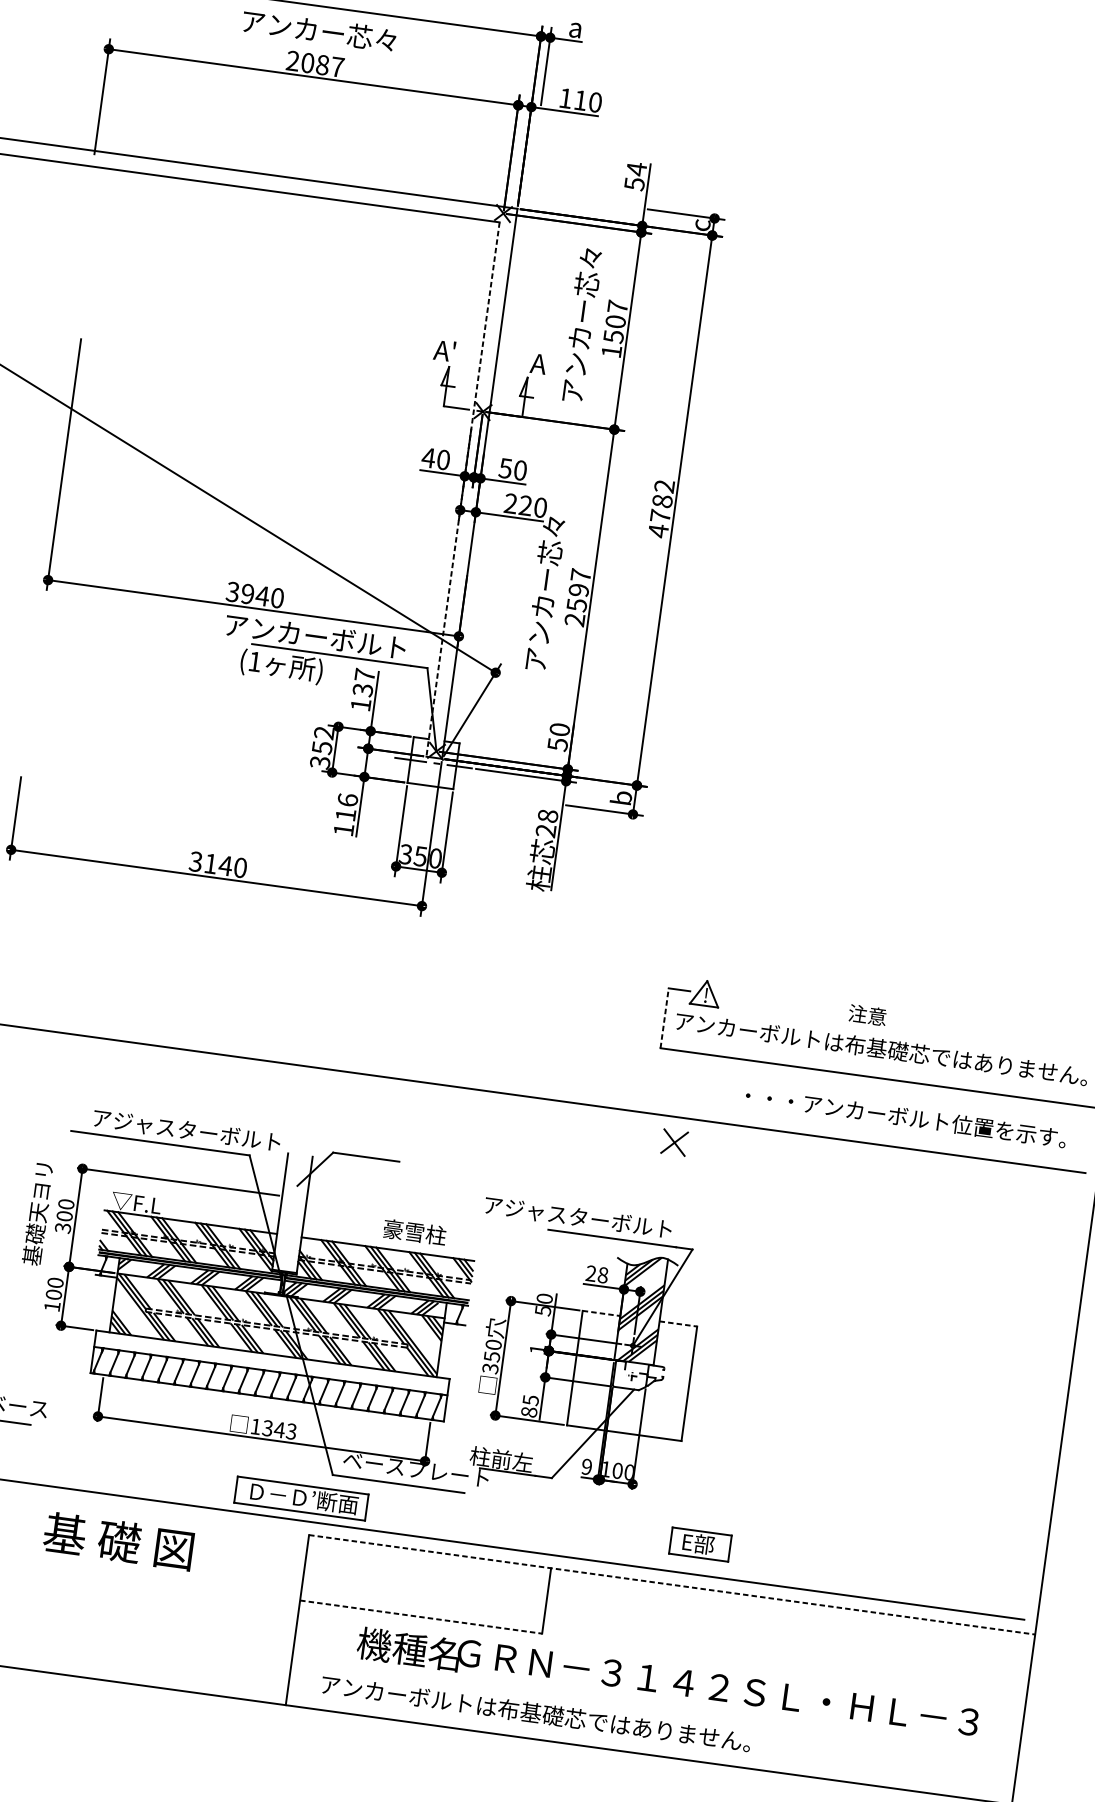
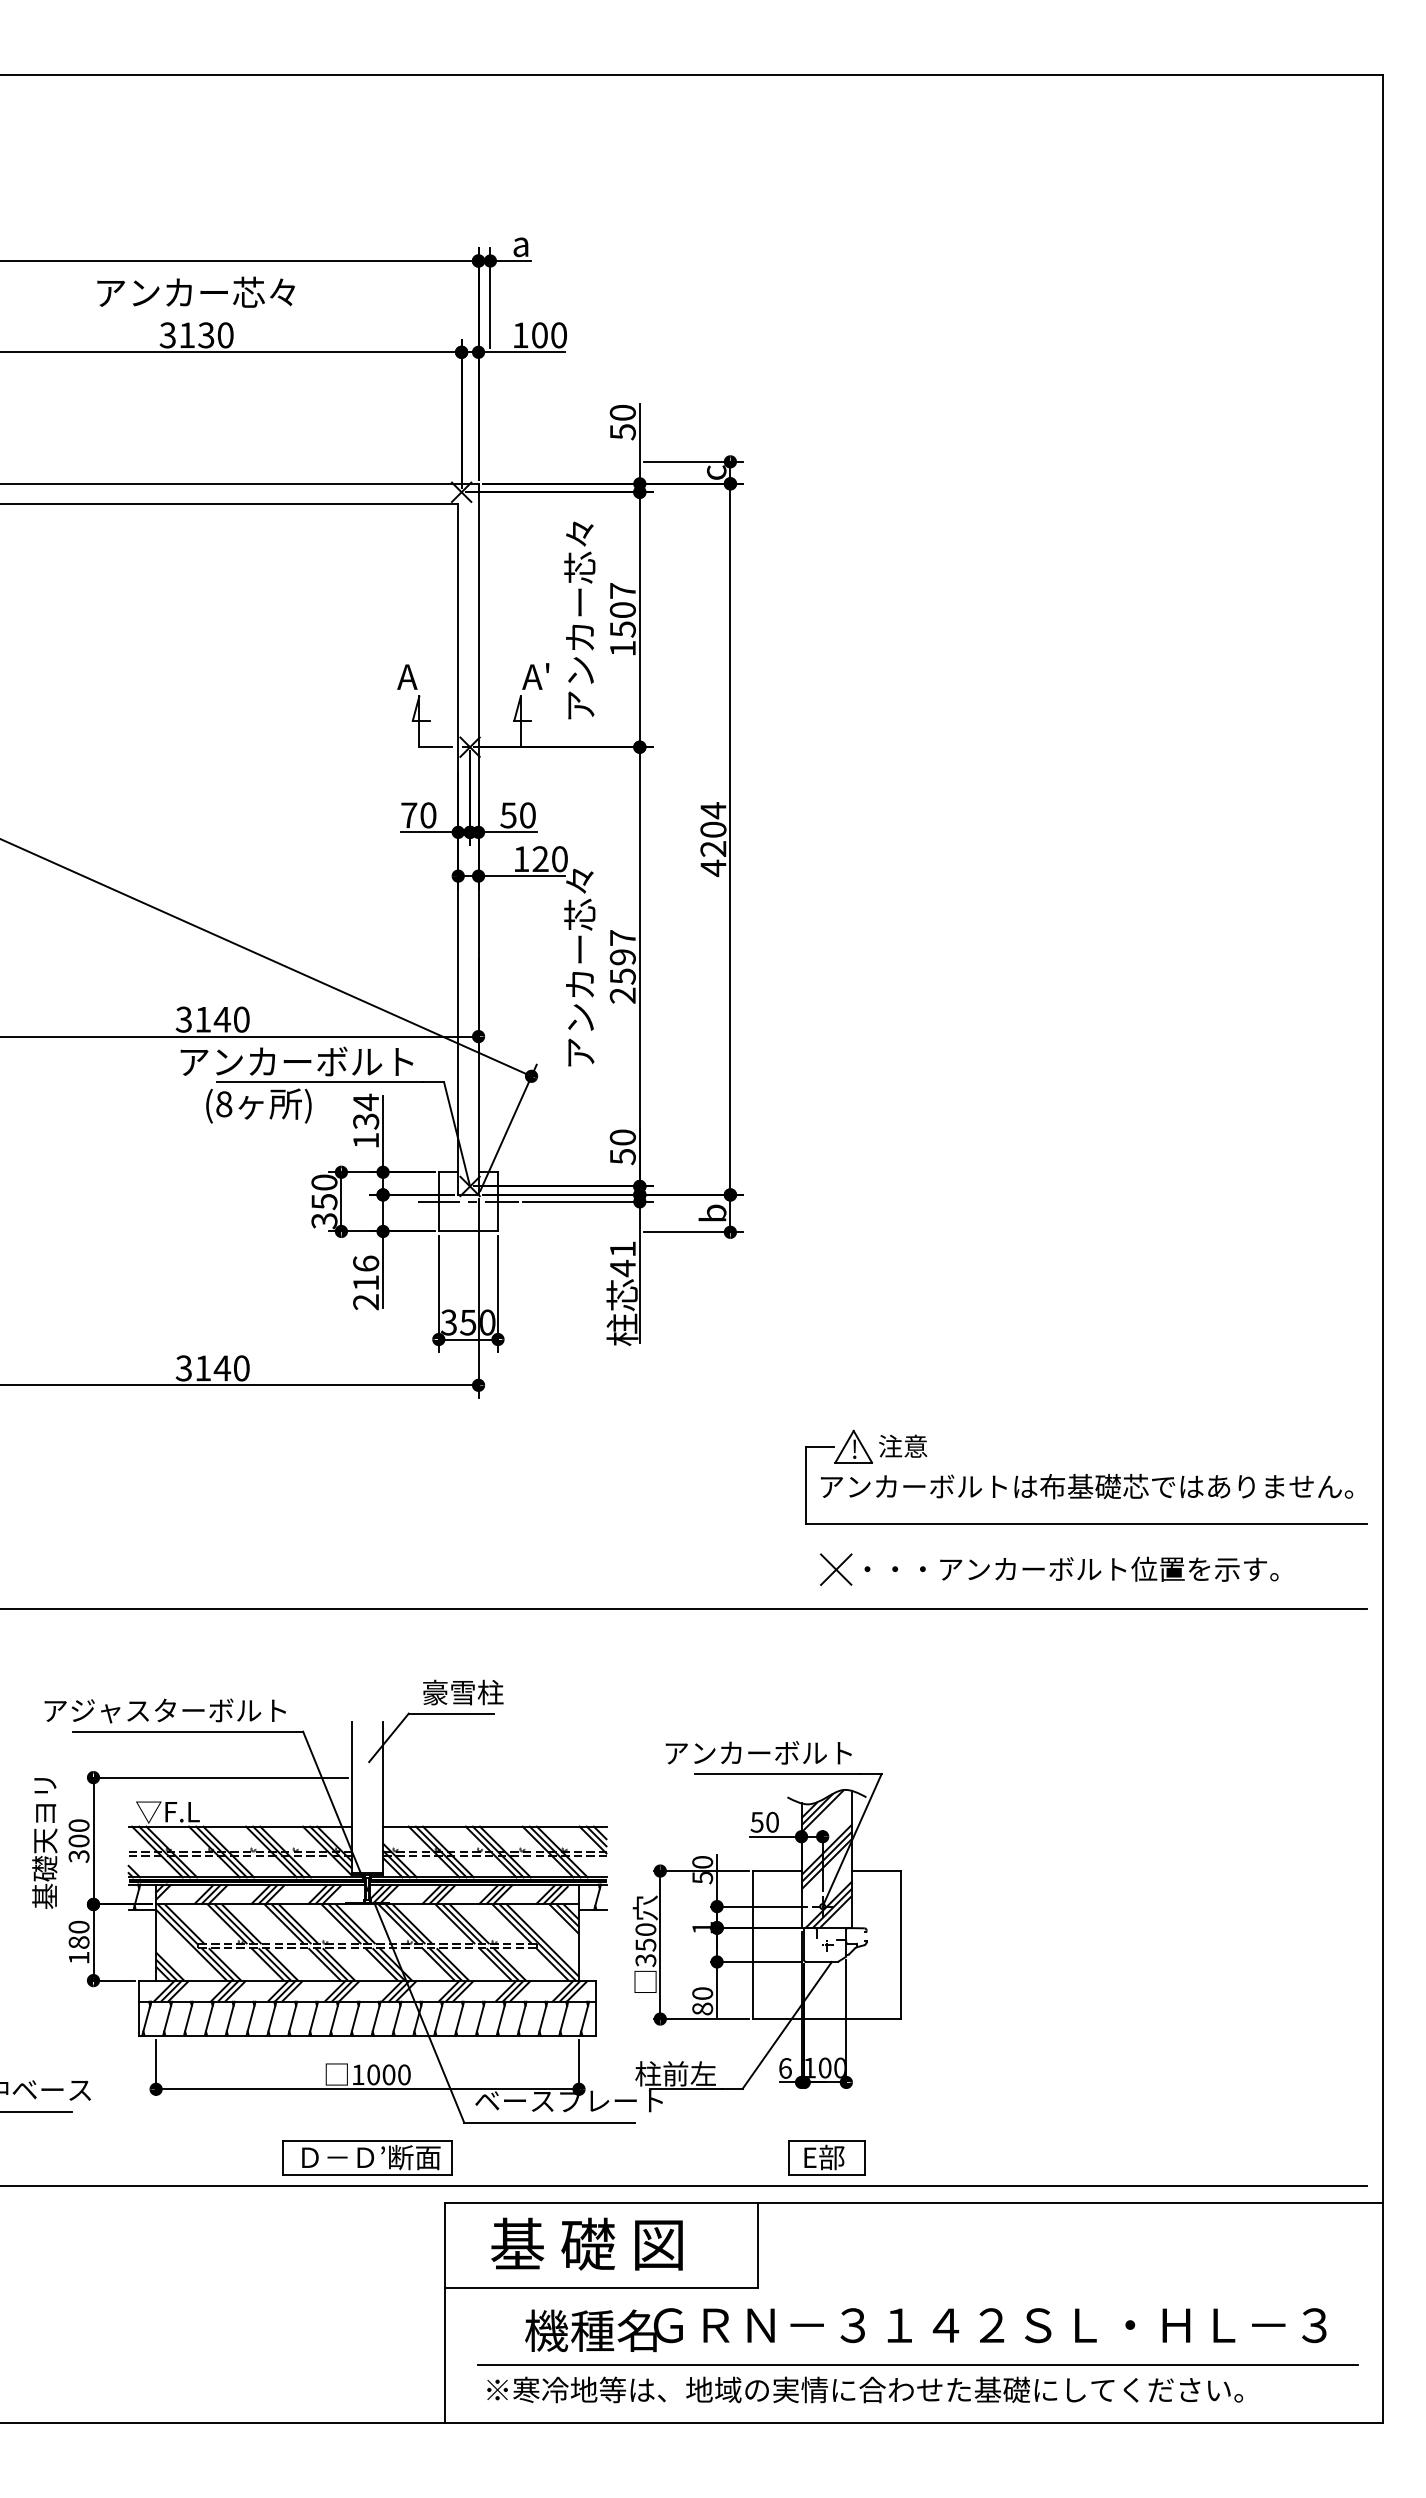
text: (315, 64) -> (196, 335), 2087 -> 3130
text: (580, 100) -> (539, 335), 110 -> 100
text: (636, 168) -> (622, 412), 54 -> 50
text: (454, 345) -> (422, 668), A' -> A
text: (551, 358) -> (547, 668), A -> A'
text: (428, 457) -> (408, 815), 40 -> 70
line: (463, 490) -> (458, 850), dashed -> solid
text: (662, 501) -> (713, 829), 4782 -> 4204
text: (511, 503) -> (521, 858), 220 -> 120
text: (247, 594) -> (203, 1019), 3940 -> 3140
text: (255, 661) -> (224, 1104), (1 -> (8
text: (364, 675) -> (365, 1102), 137 -> 134
text: (324, 732) -> (324, 1182), 352 -> 350
text: (546, 824) -> (622, 1259), 28 -> 41
text: (343, 830) -> (365, 1302), 116 -> 216
text: (868, 1014) -> (903, 1445), moved
line: (665, 1018) -> (806, 1485), dashed -> solid
text: (906, 1116) -> (1071, 1568), moved
text: (186, 1130) -> (164, 1710), moved
part: (674, 1142) -> (836, 1569), moved
text: (535, 1211) -> (675, 1753), アジャスターボルト -> アンカーボルト
text: (415, 1232) -> (463, 1692), moved
text: (596, 1273) -> (764, 1821), 28 -> 50
text: (54, 1294) -> (79, 1942), 100 -> 180
line: (601, 1313) -> (777, 1871), dashed -> solid
line: (679, 1324) -> (877, 1871), dashed -> solid
hatch: (274, 1362) -> (370, 1990), added
text: (530, 1400) -> (702, 1993), 85 -> 80
text: (279, 1429) -> (388, 2074), 1343 -> 1000
text: (587, 1467) -> (785, 2068), 9 -> 6
part: (301, 1498) -> (367, 2157), moved
text: (118, 1540) -> (586, 2243), moved
part: (700, 1544) -> (826, 2157), moved
line: (672, 1585) -> (914, 2203), dashed -> solid
line: (421, 1616) -> (601, 2287), dashed -> solid
line: (658, 1710) -> (918, 2364), added
text: (614, 1723) -> (864, 2389), アンカーボルトは布基礎芯ではありません。 -> ※寒冷地等は、地域の実情に合わせた基礎にしてください。

